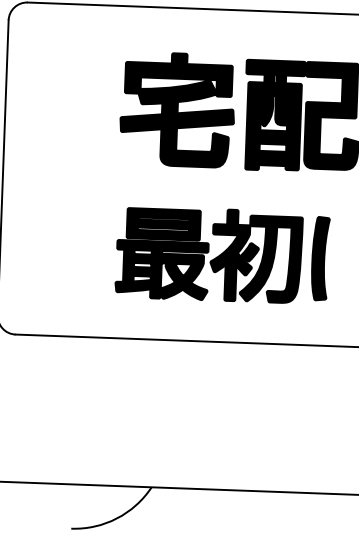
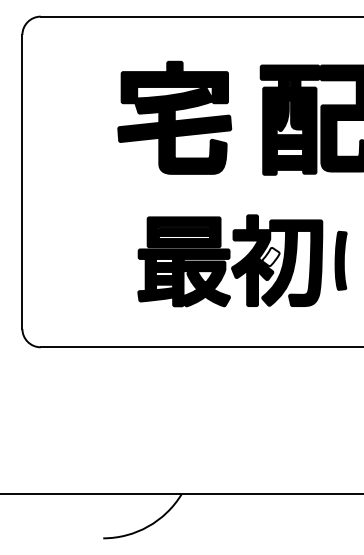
part: (177, 109) -> (174, 117), moved
fill: (249, 251) -> (270, 256), removed
part: (319, 258) -> (340, 260), size x0.7

